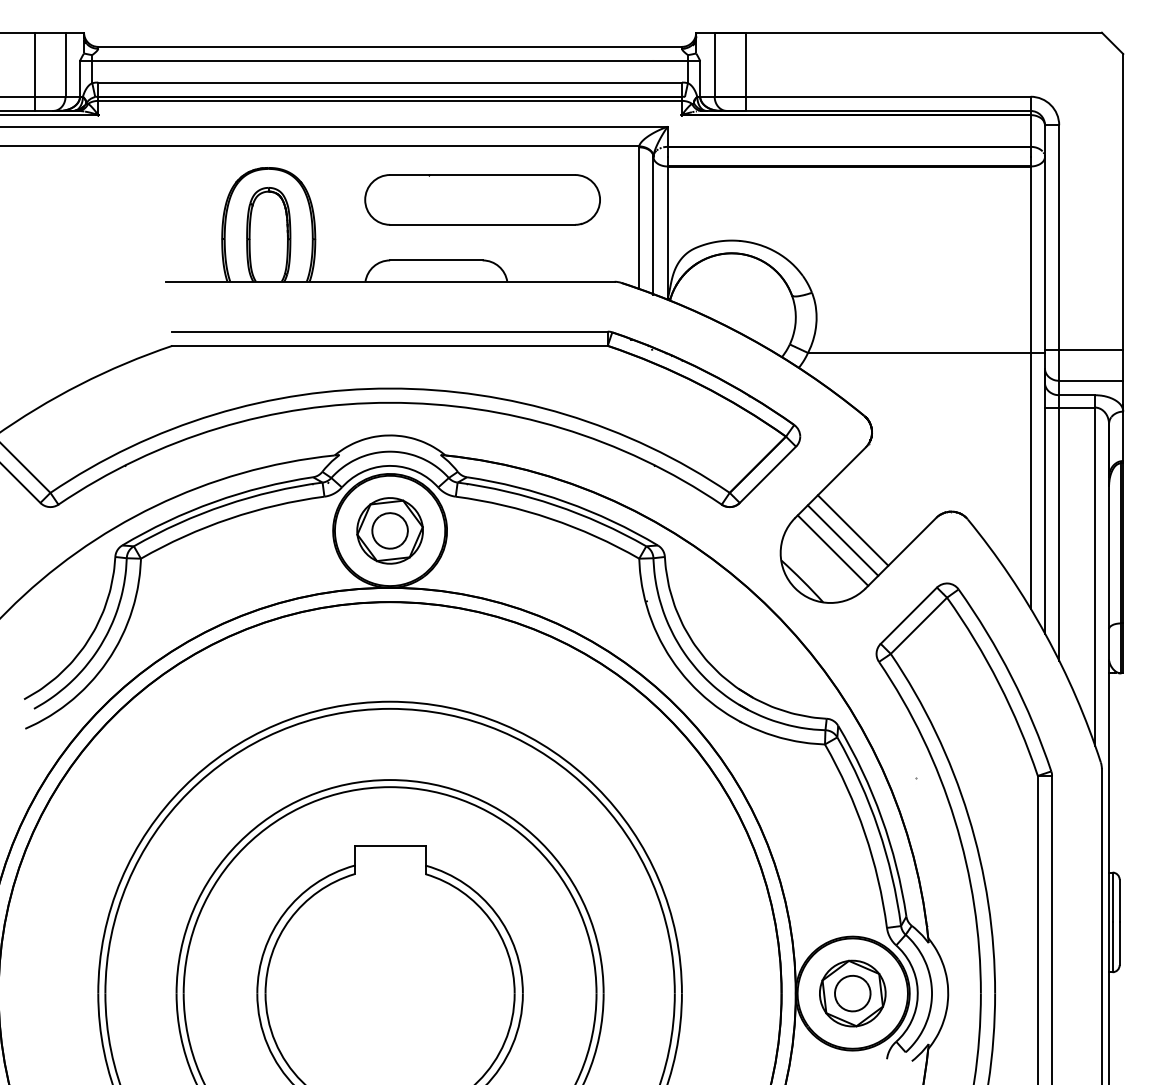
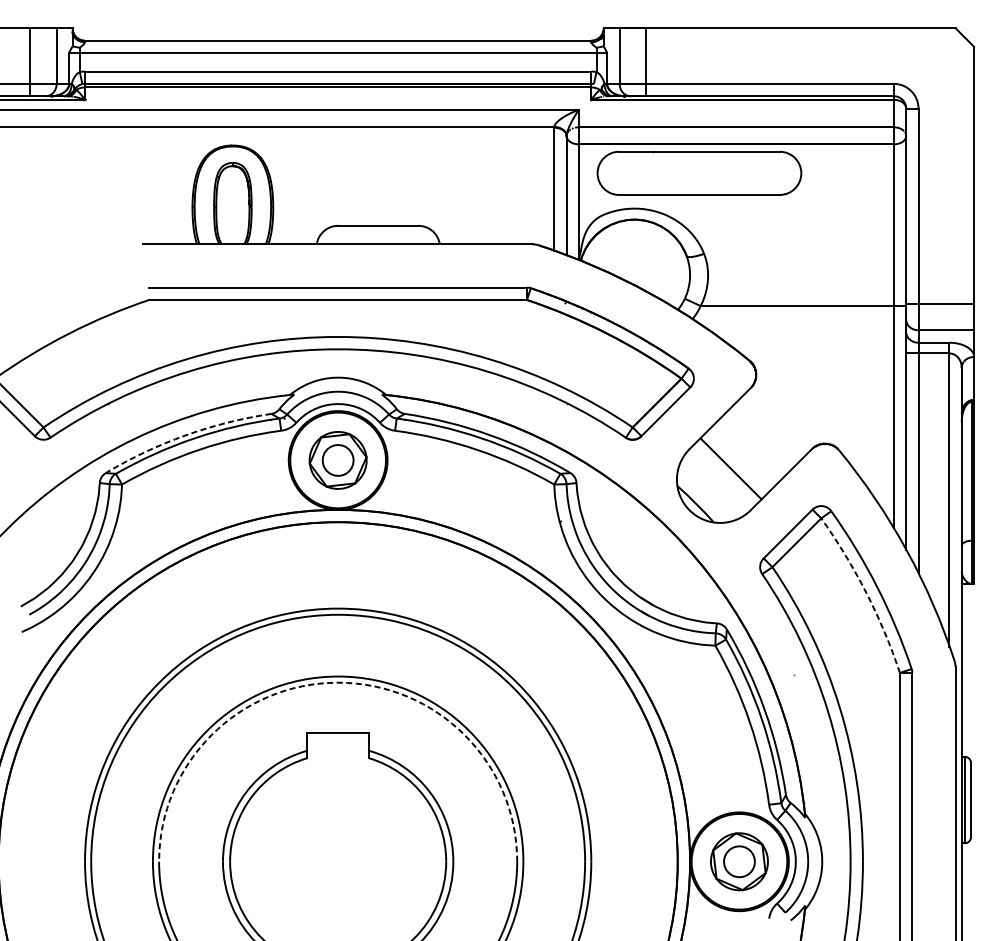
part: (482, 199) -> (699, 172), moved
arc: (214, 502) -> (185, 435), solid -> dashed
line: (852, 530) -> (739, 460), removed
line: (832, 550) -> (721, 477), removed
arc: (999, 683) -> (866, 592), solid -> dashed
arc: (390, 787) -> (338, 683), solid -> dashed

